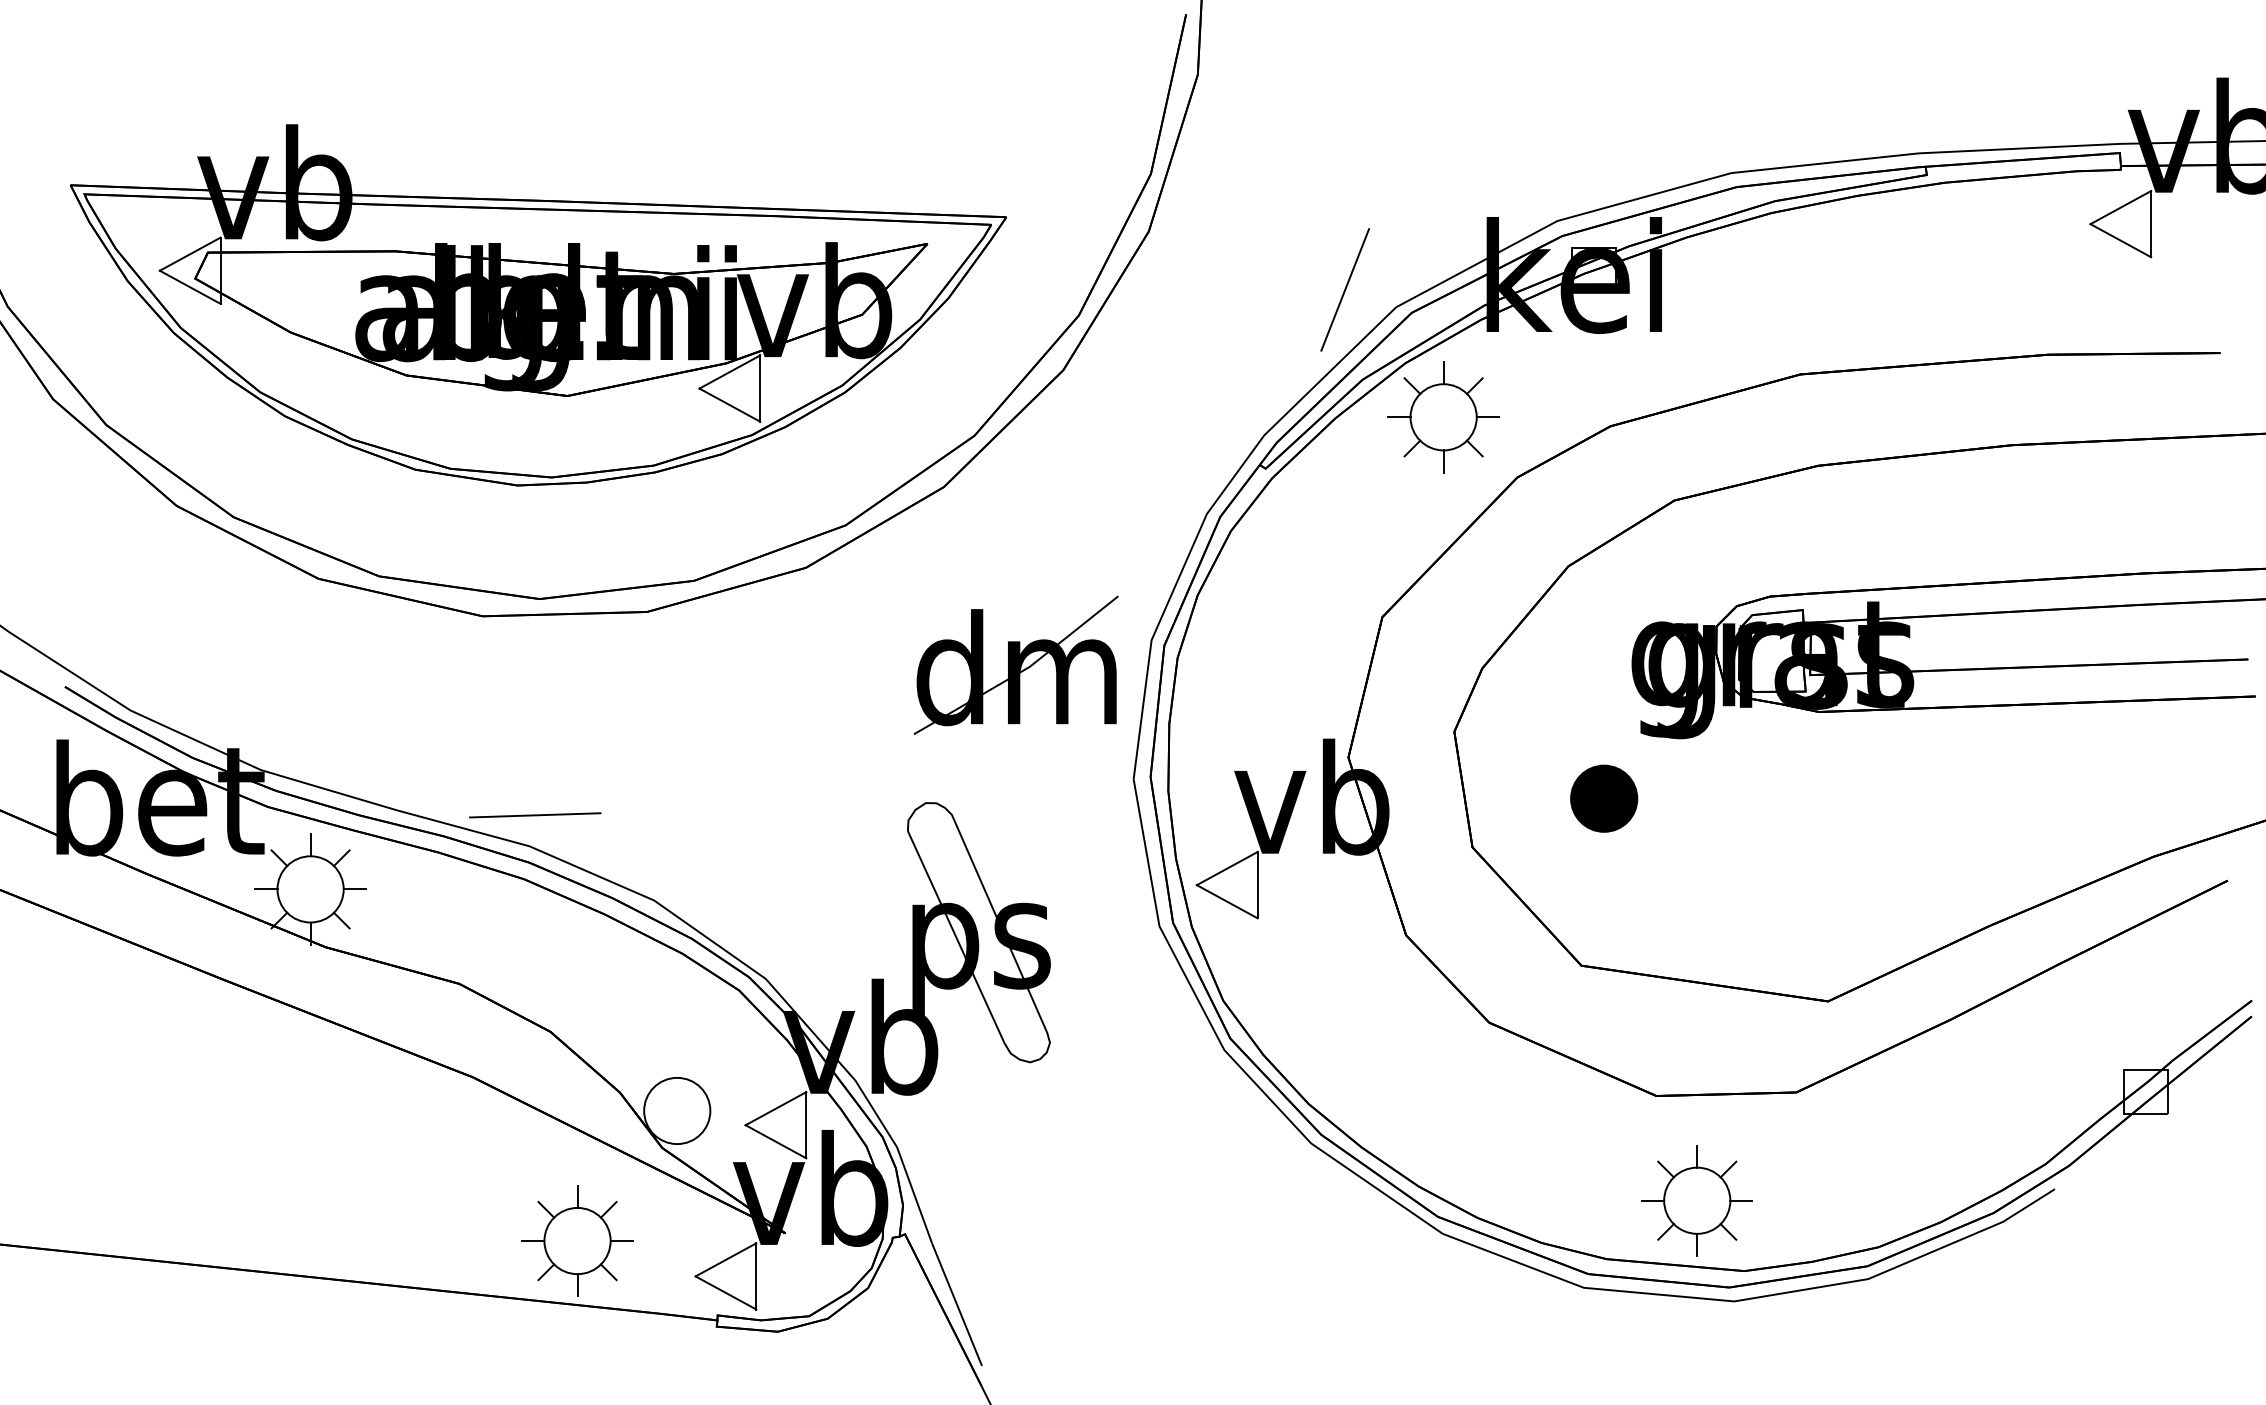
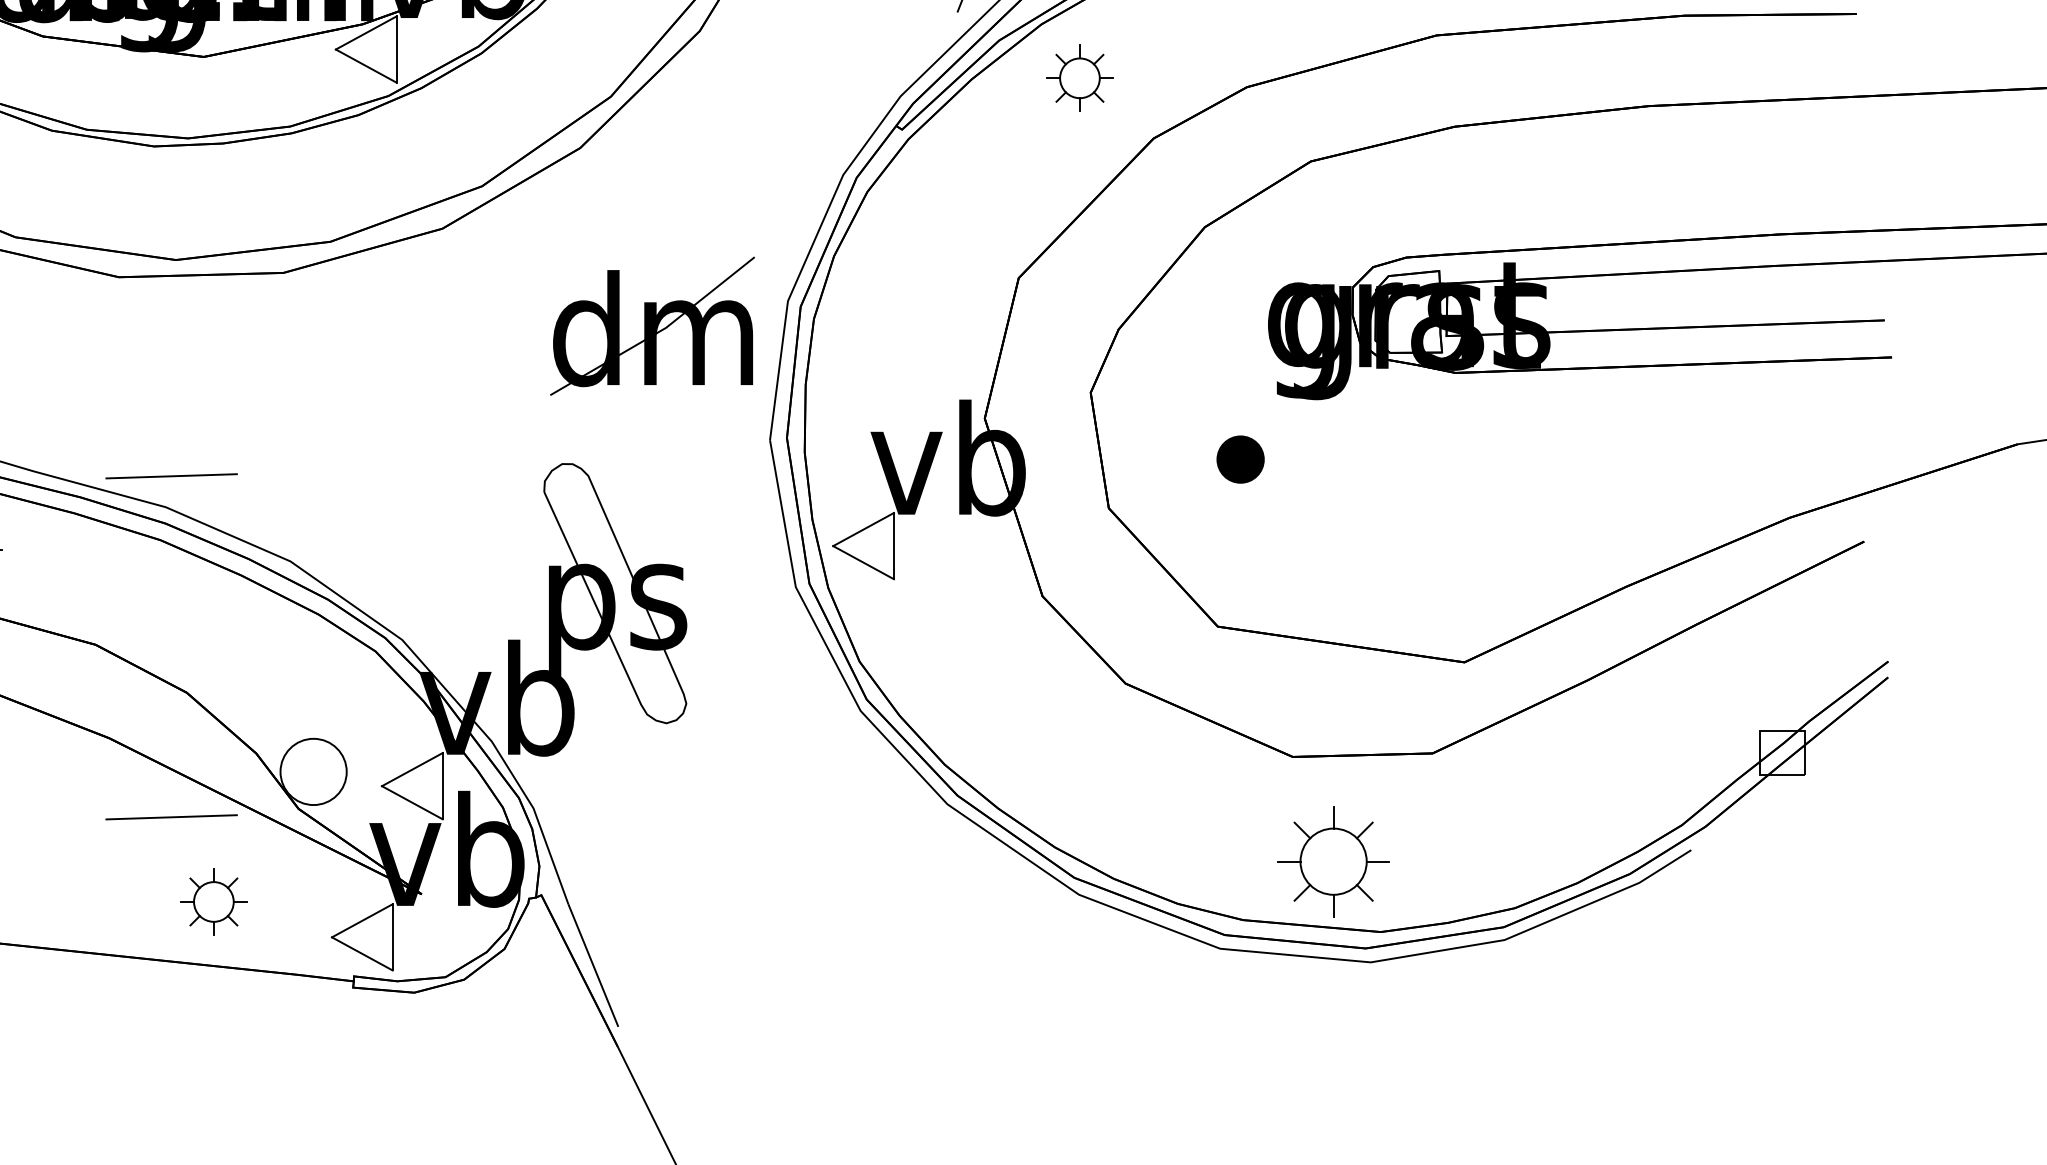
part: (1443, 417) -> (1079, 78), size x0.6
part: (1604, 798) -> (1240, 459), size x0.7
line: (535, 1156) -> (171, 817), added
part: (577, 1240) -> (213, 901), size x0.6

